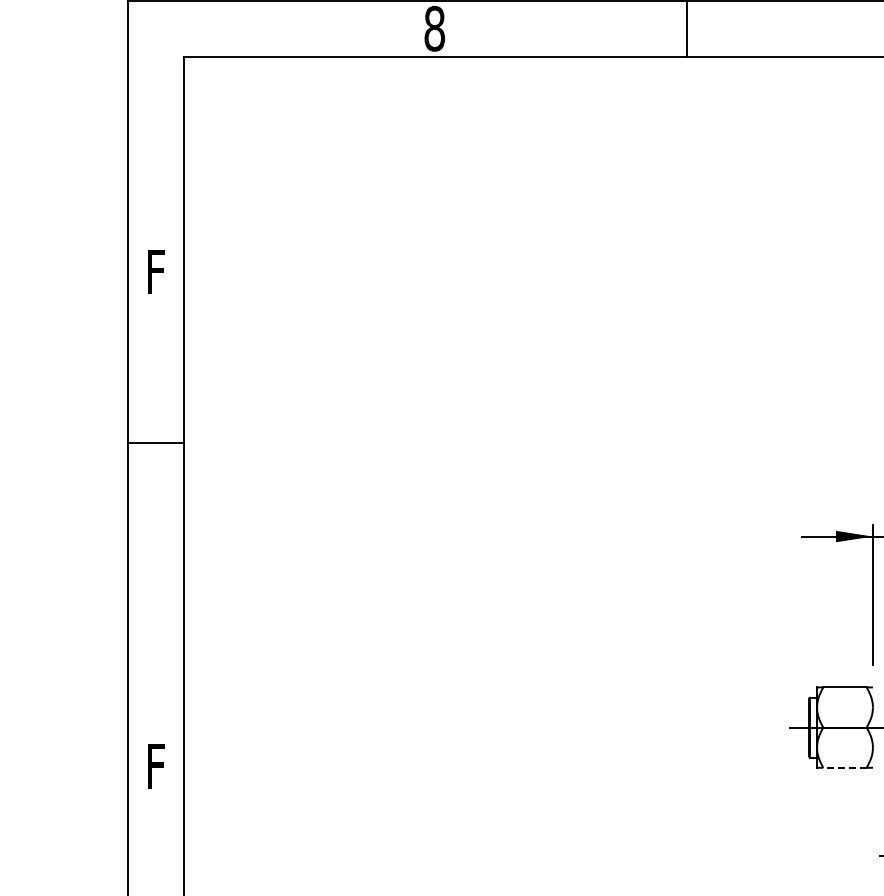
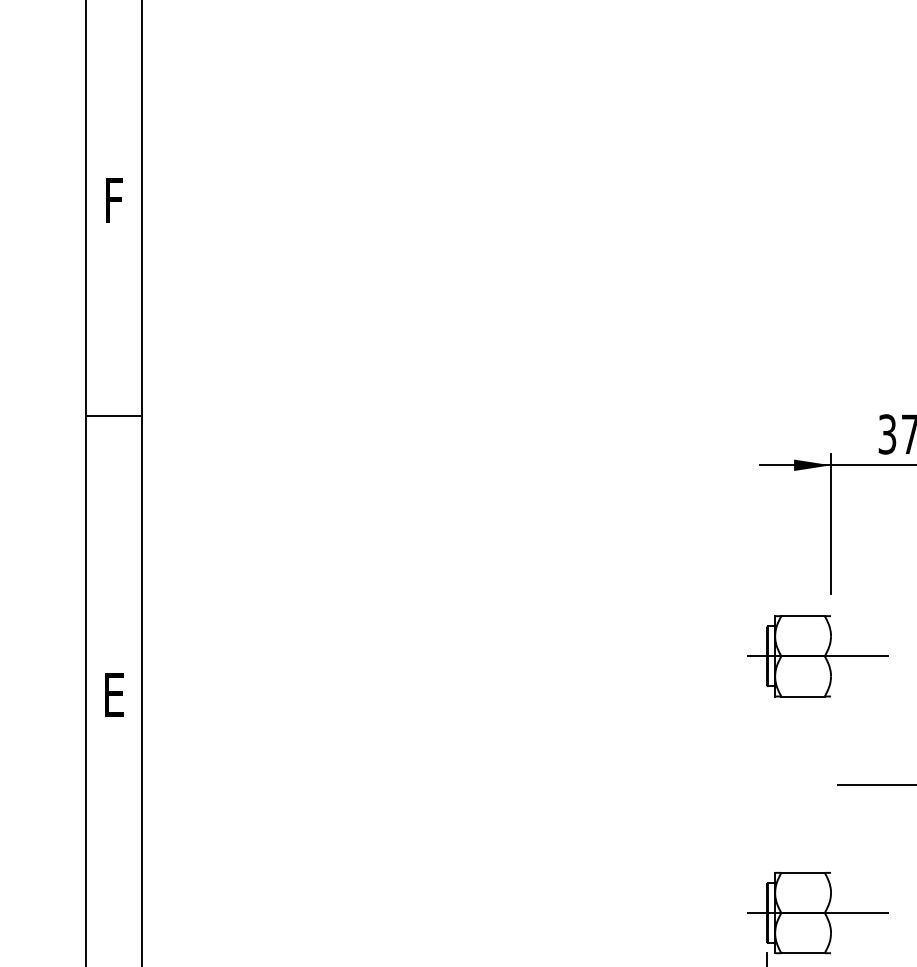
line: (155, 442) -> (113, 415), moved
text: (156, 765) -> (114, 694), F -> E
line: (845, 767) -> (803, 696), dashed -> solid

